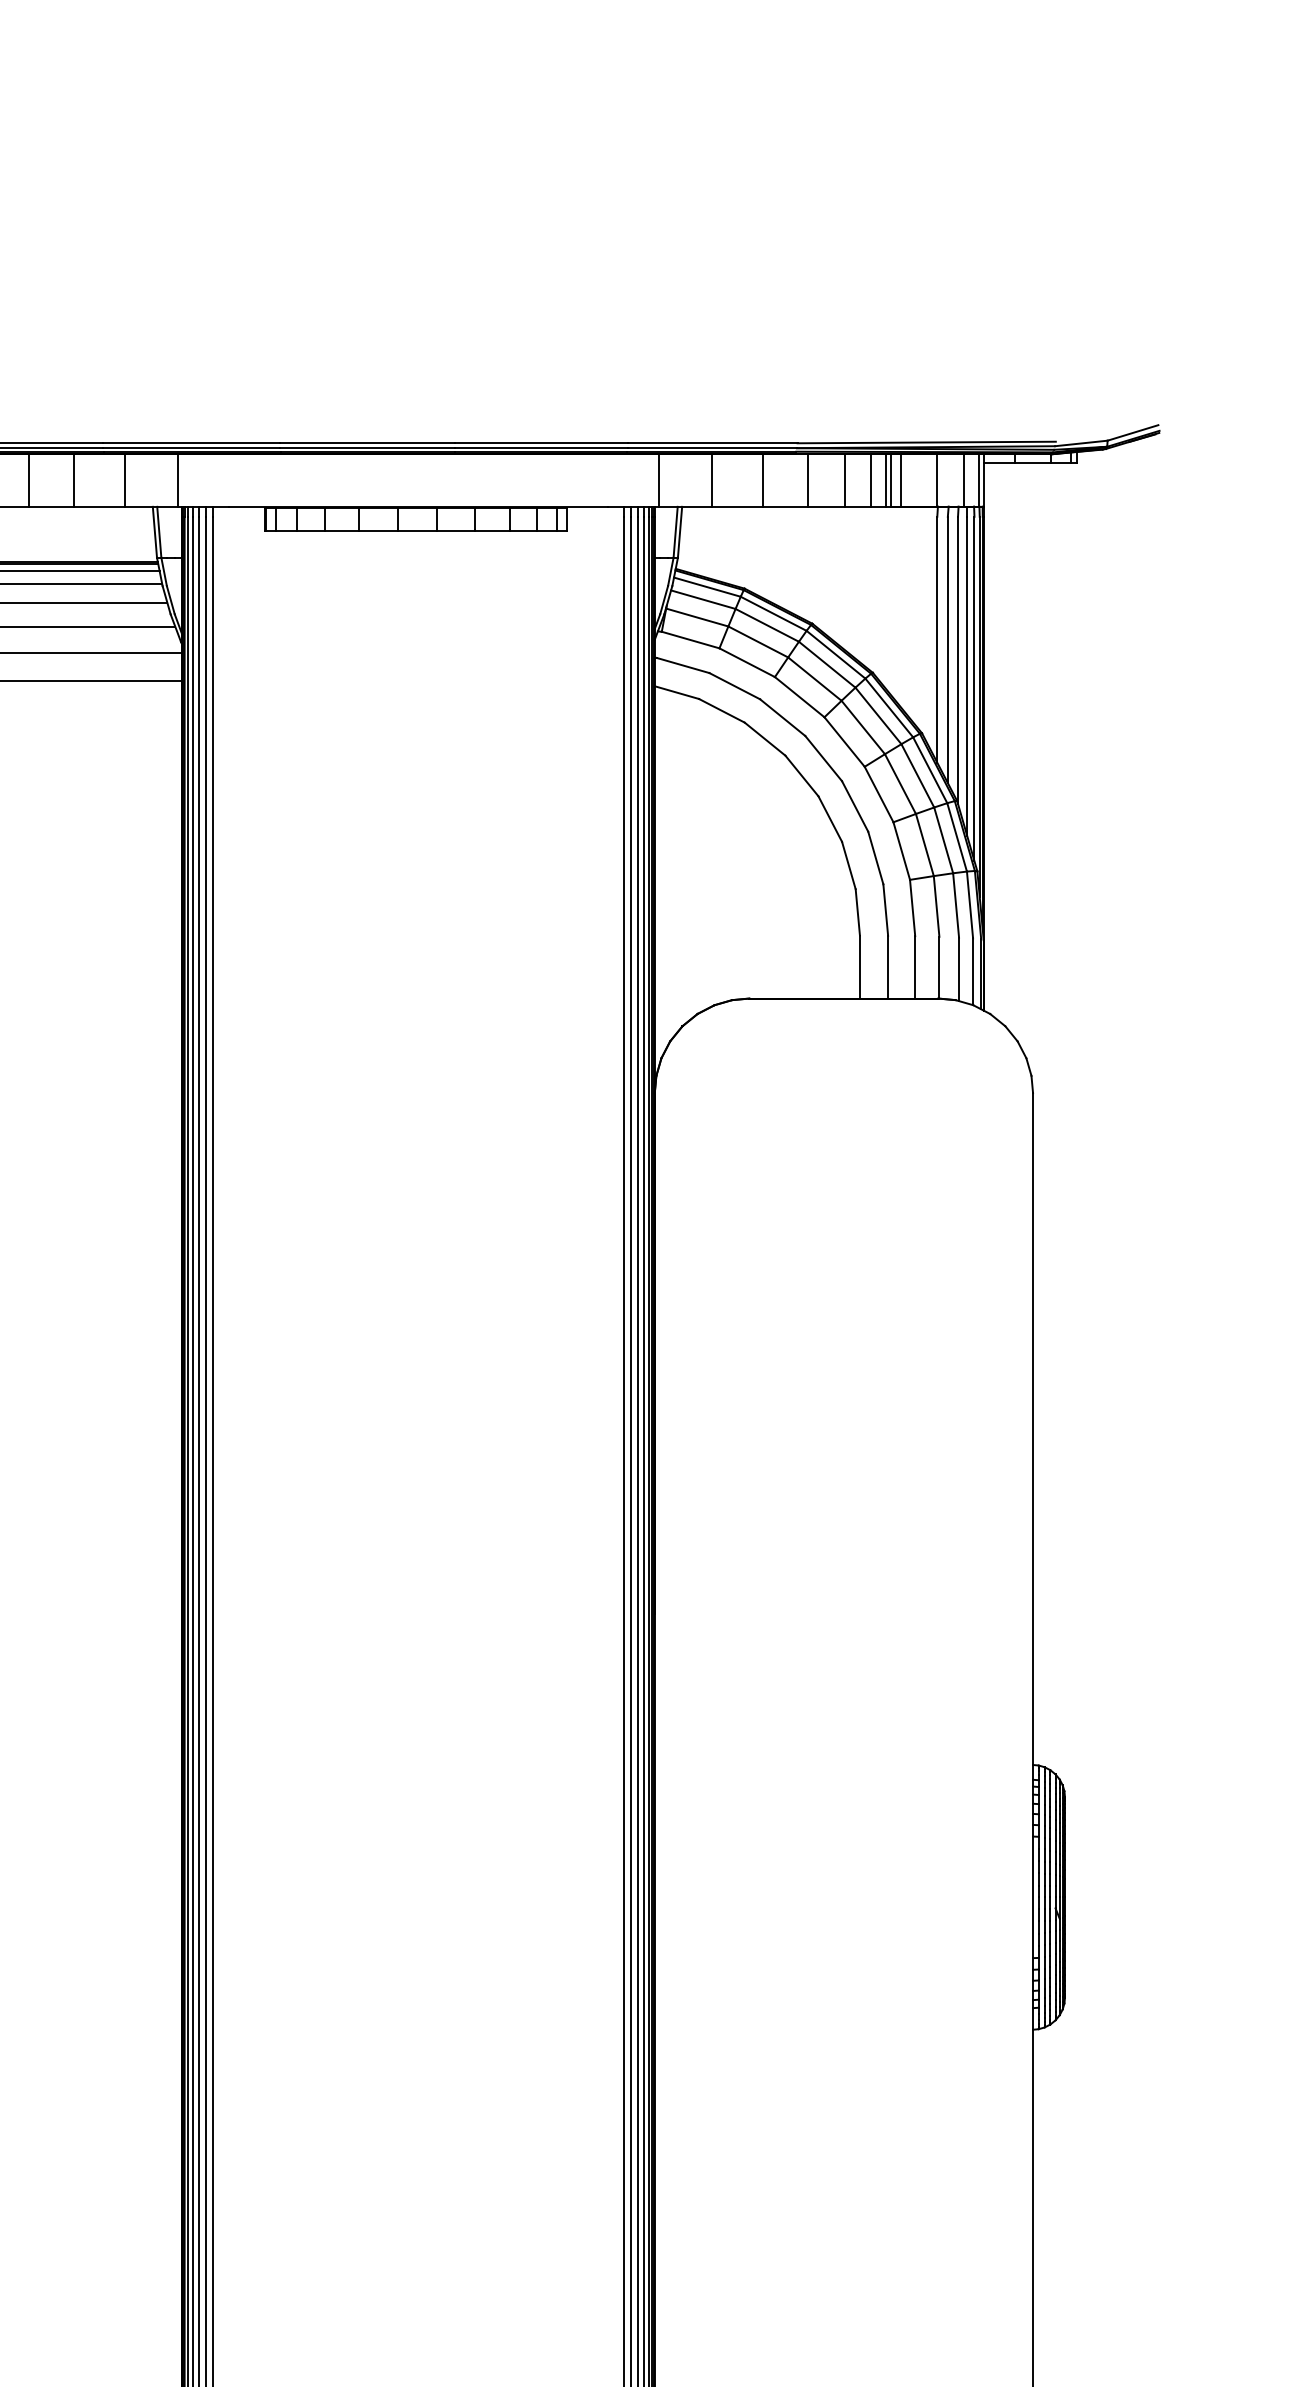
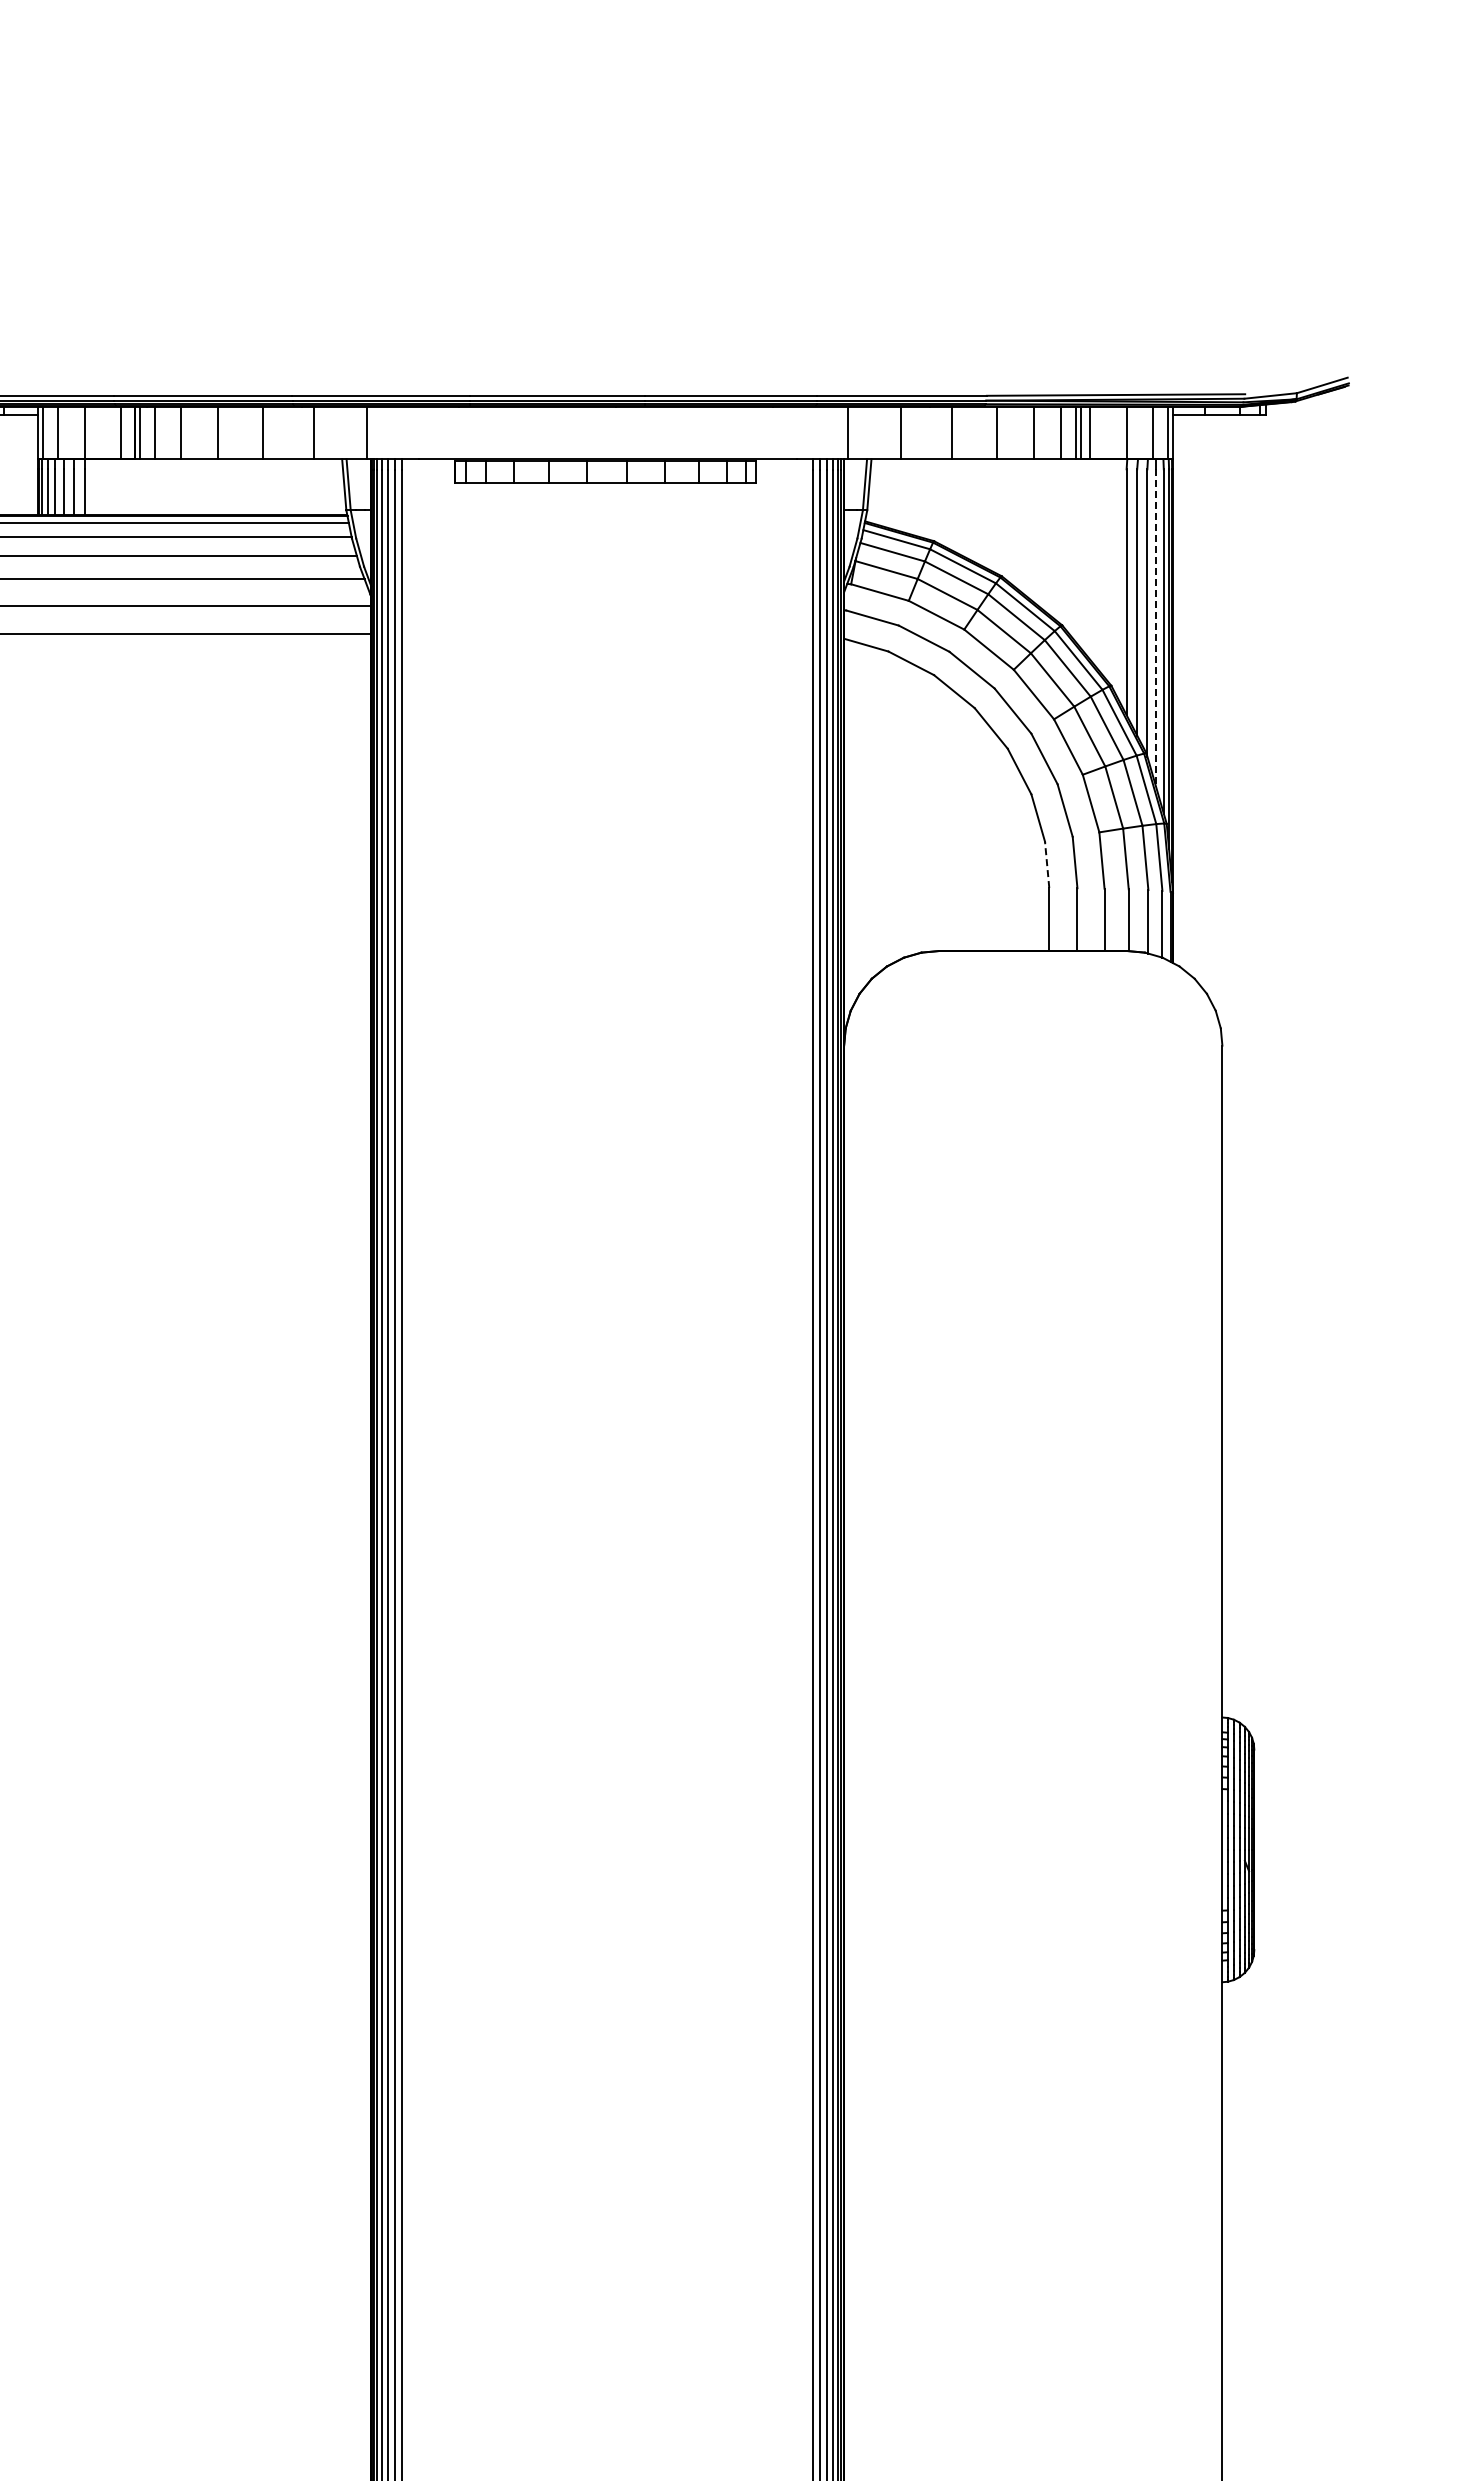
line: (967, 676) -> (1156, 629), solid -> dashed
line: (858, 911) -> (1047, 864), solid -> dashed

